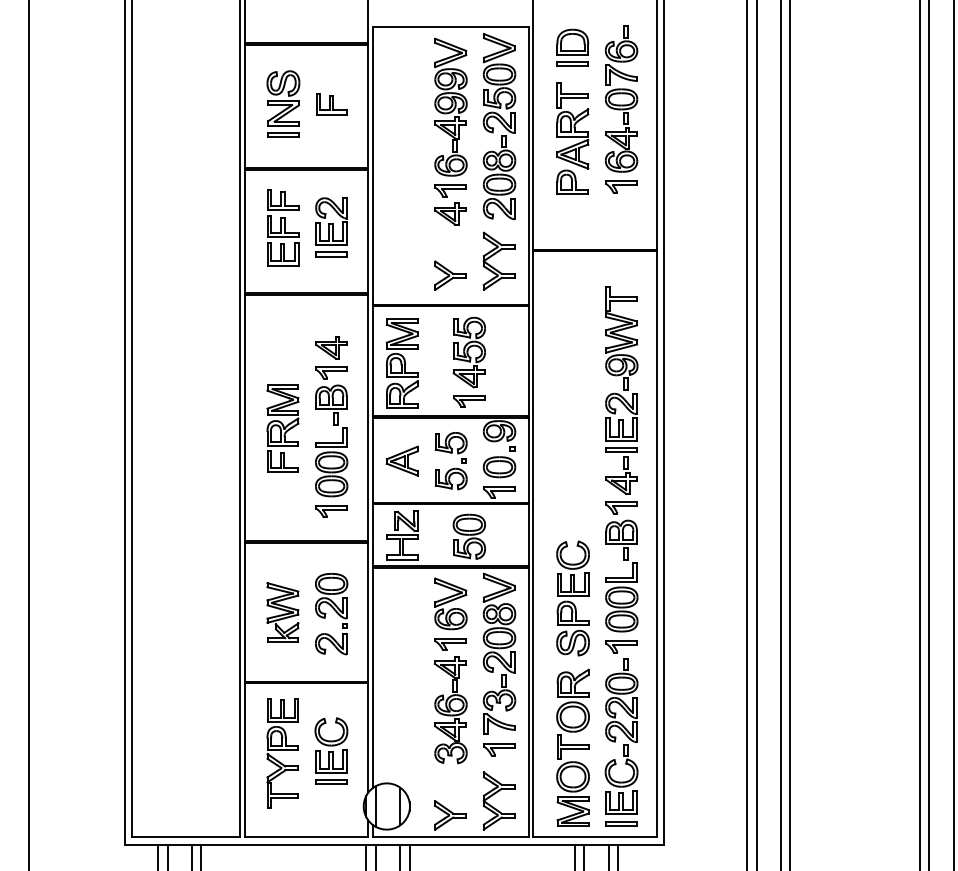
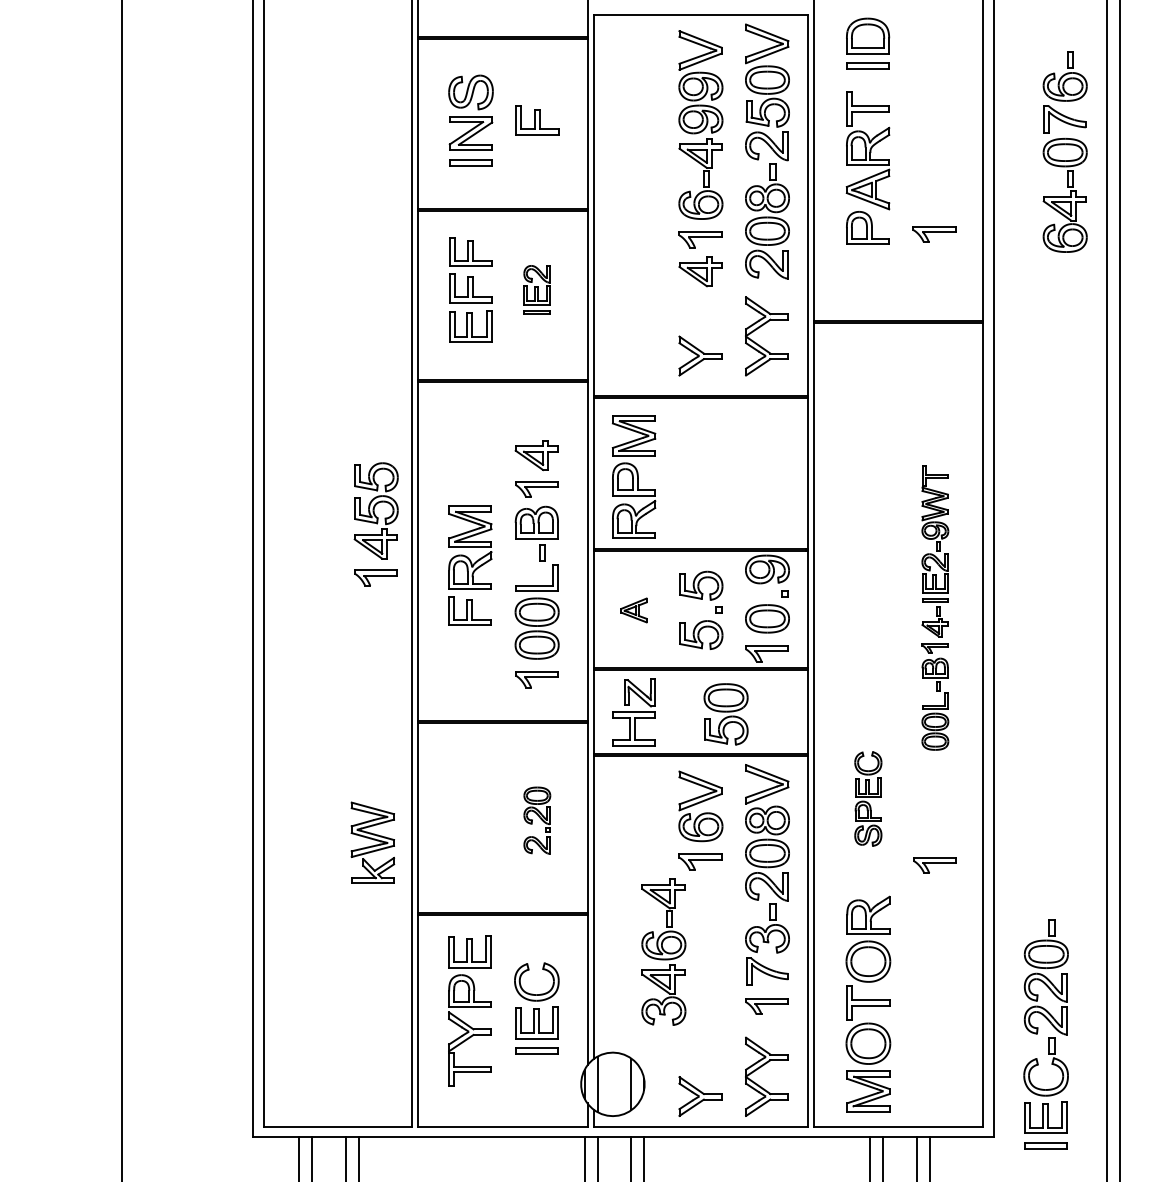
part: (621, 98) -> (1065, 151), moved
part: (331, 227) -> (536, 289), size x0.6
part: (468, 361) -> (375, 523), moved
part: (621, 459) -> (934, 608), size x0.6
part: (401, 460) -> (632, 609), size x0.6
part: (572, 598) -> (867, 798), size x0.6
part: (282, 612) -> (372, 842), moved
part: (331, 614) -> (536, 820), size x0.6
part: (450, 710) -> (663, 952), moved
part: (621, 742) -> (1045, 1034), moved

